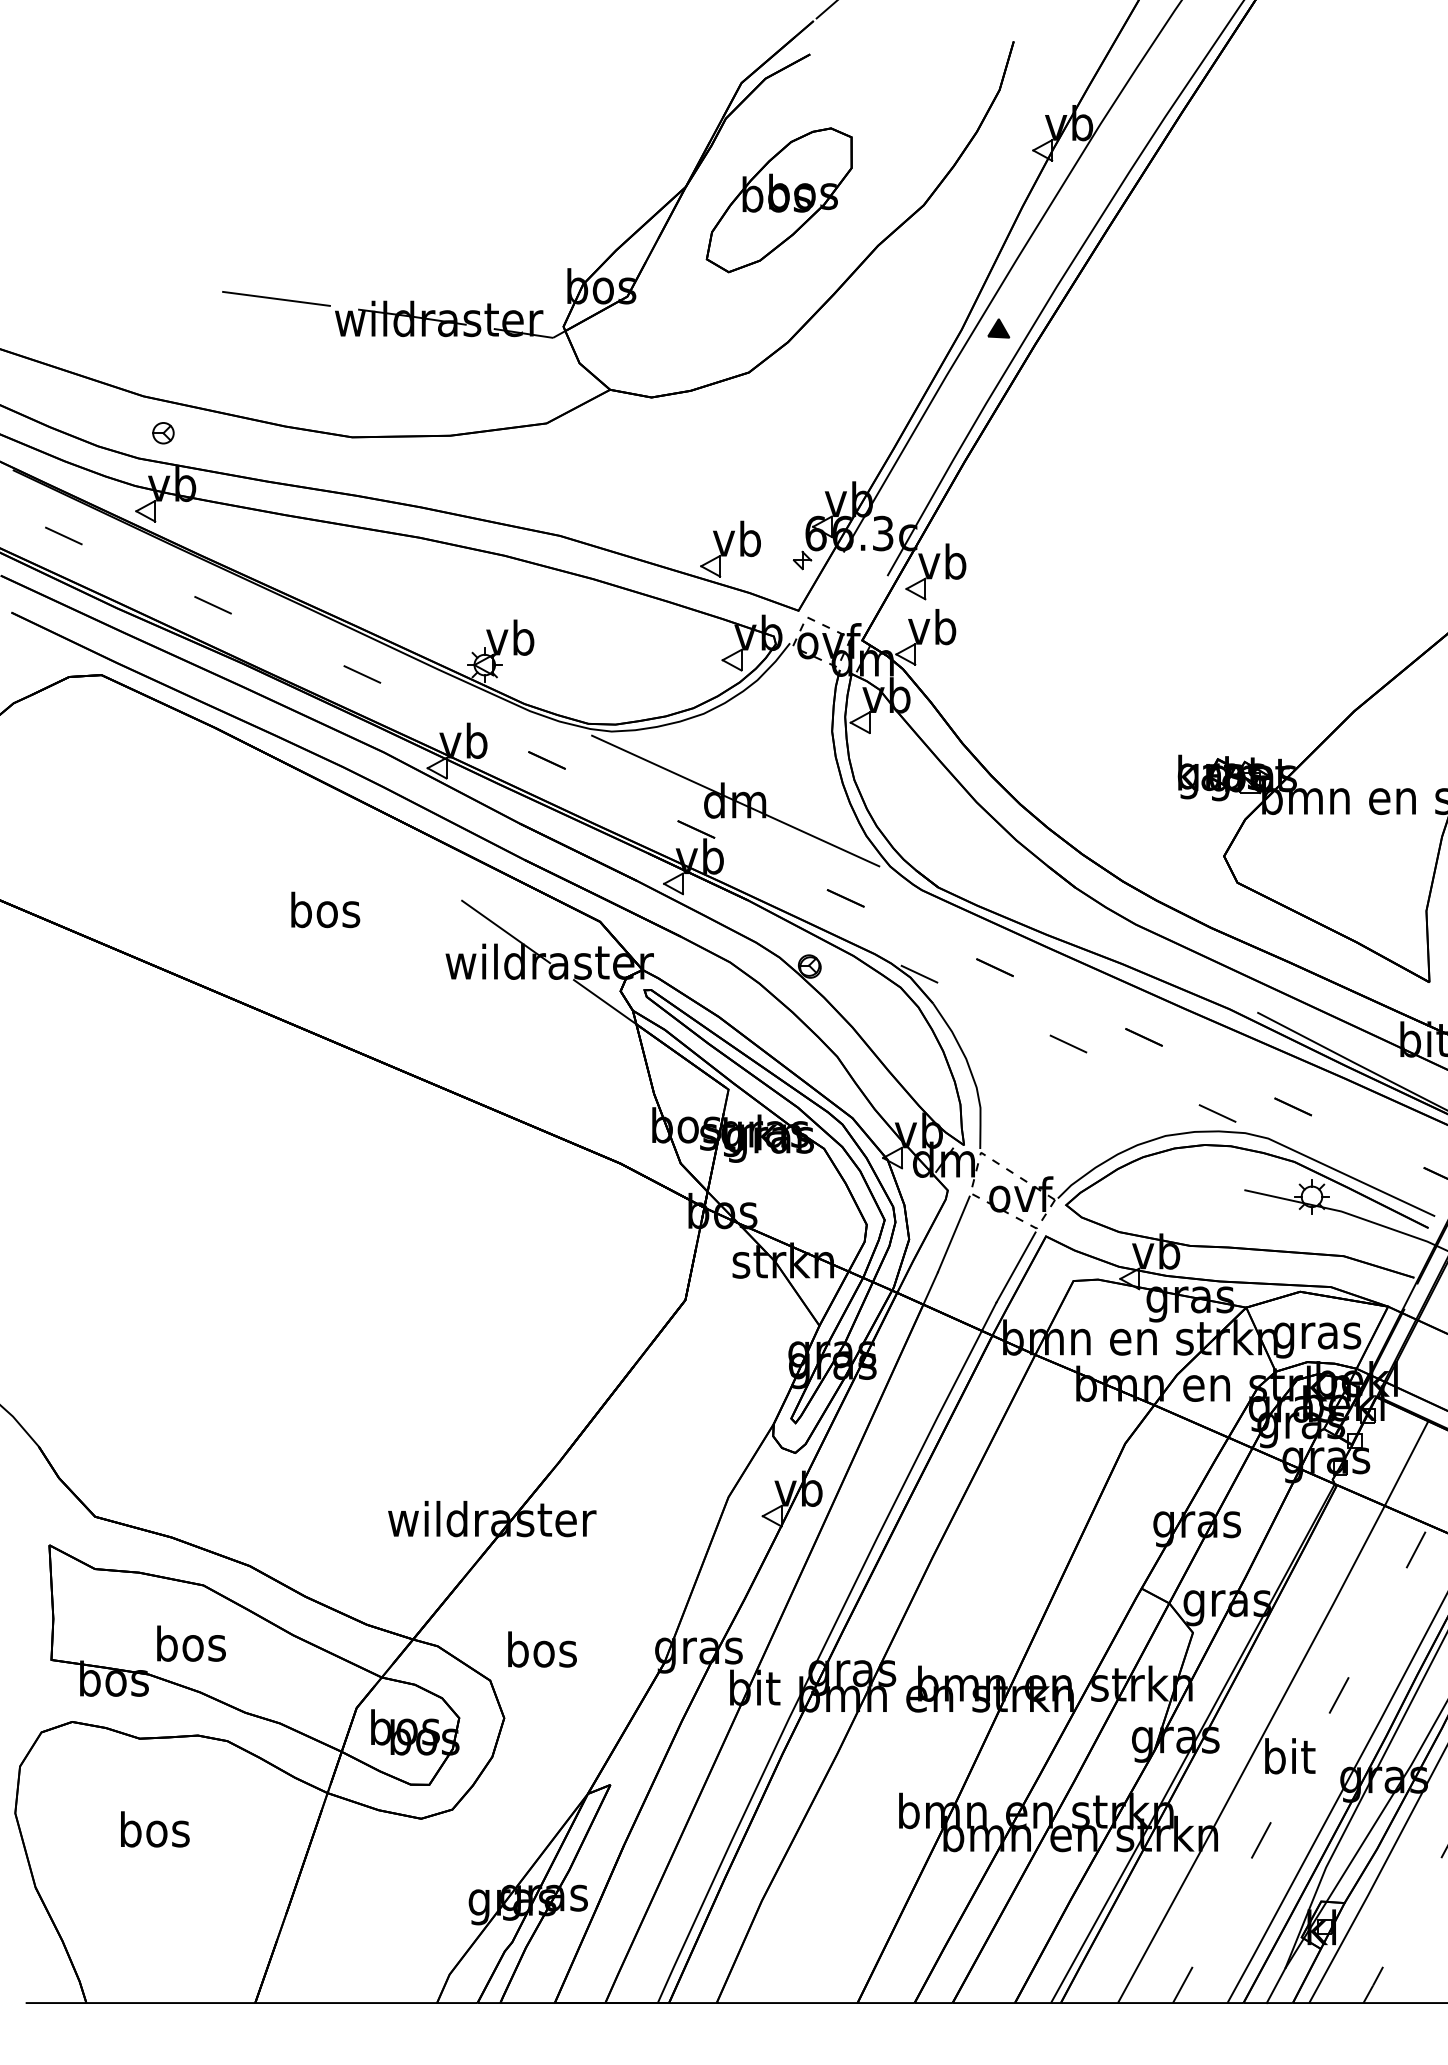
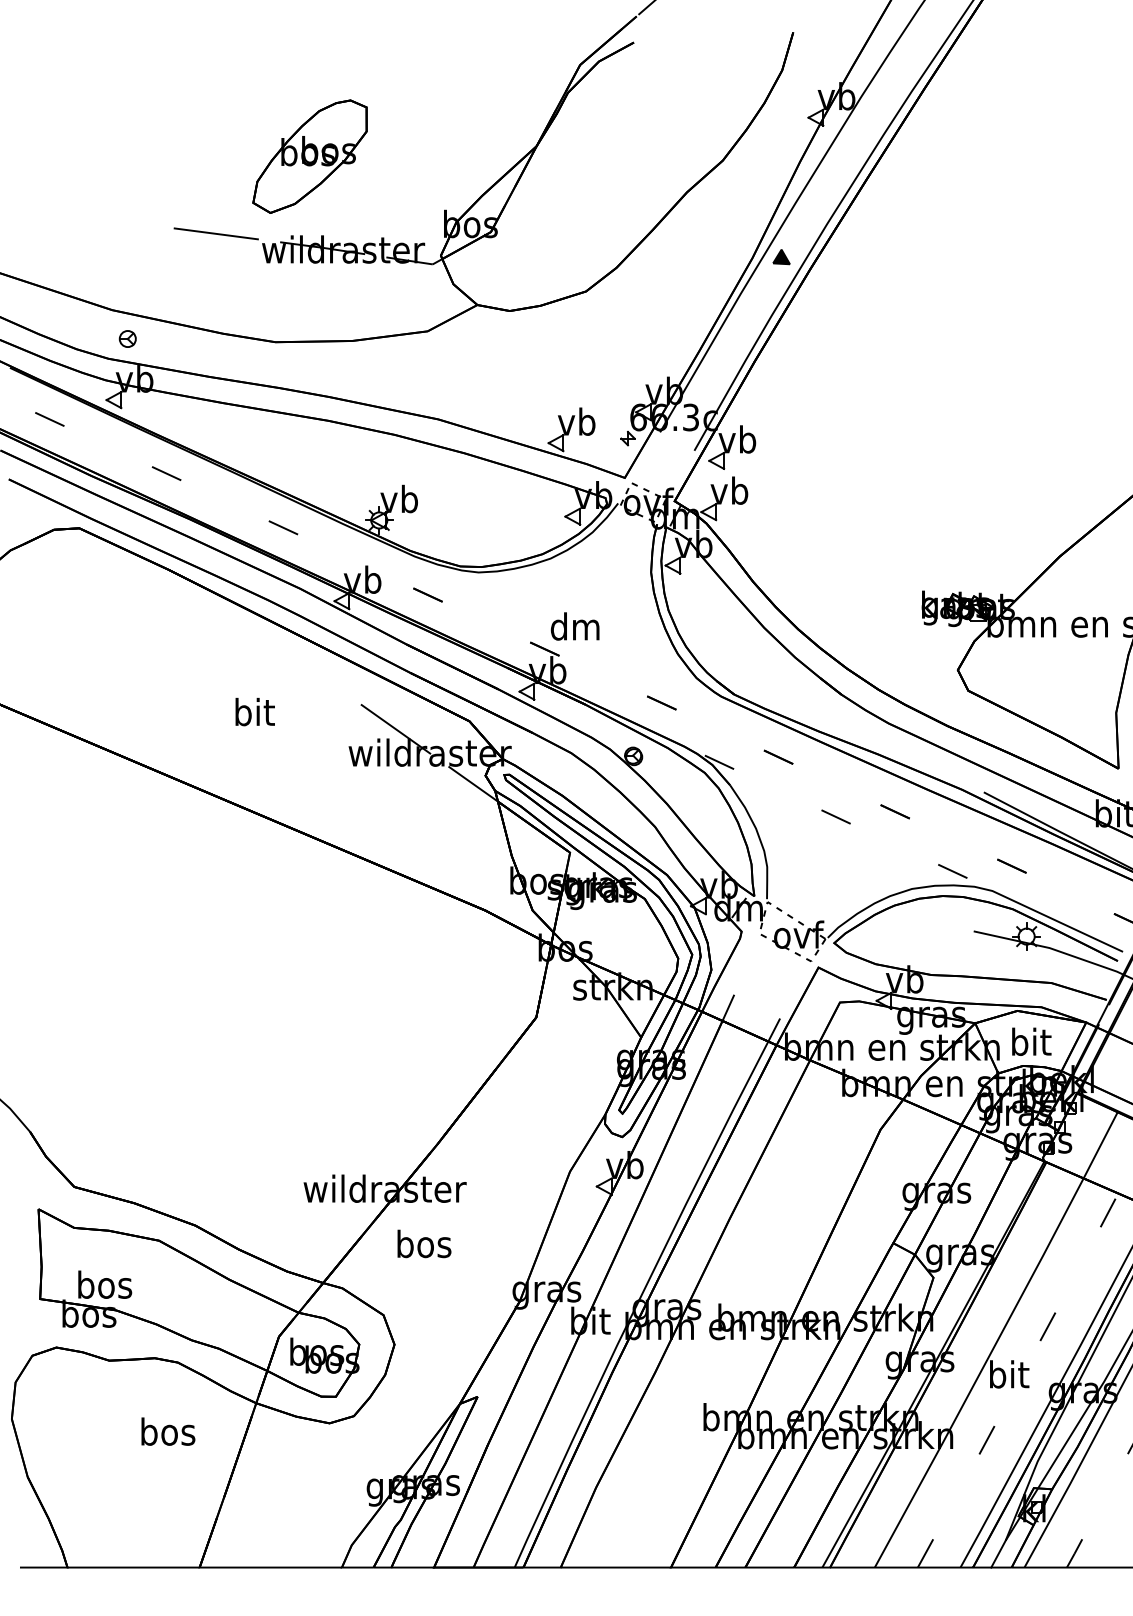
part: (778, 200) -> (309, 156), moved
line: (735, 800) -> (575, 626), removed
text: (325, 909) -> (254, 711), bos -> bit
line: (953, 1234) -> (746, 966), removed
line: (1015, 1267) -> (794, 991), removed
text: (1317, 1335) -> (1030, 1045), gras -> bit
text: (191, 1643) -> (105, 1284), moved
text: (542, 1649) -> (424, 1243), moved
text: (155, 1829) -> (168, 1431), moved

